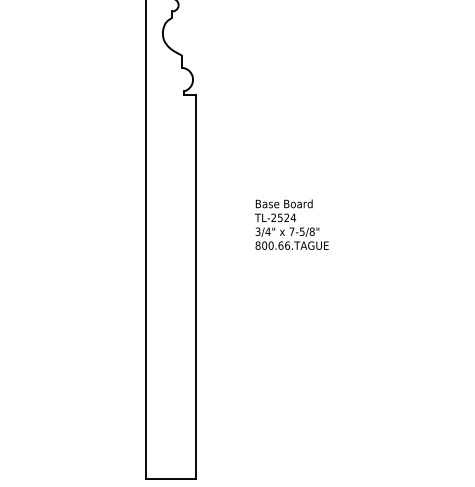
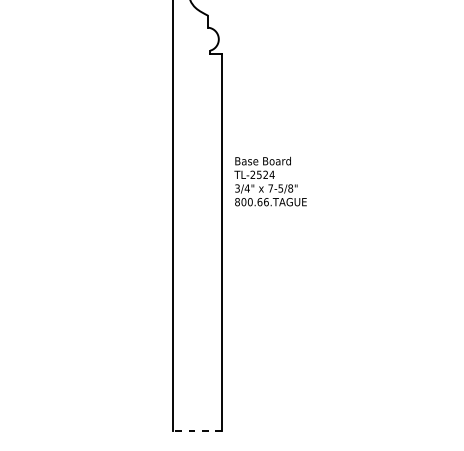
text: (291, 224) -> (270, 181), moved
line: (170, 479) -> (196, 431), solid -> dashed

